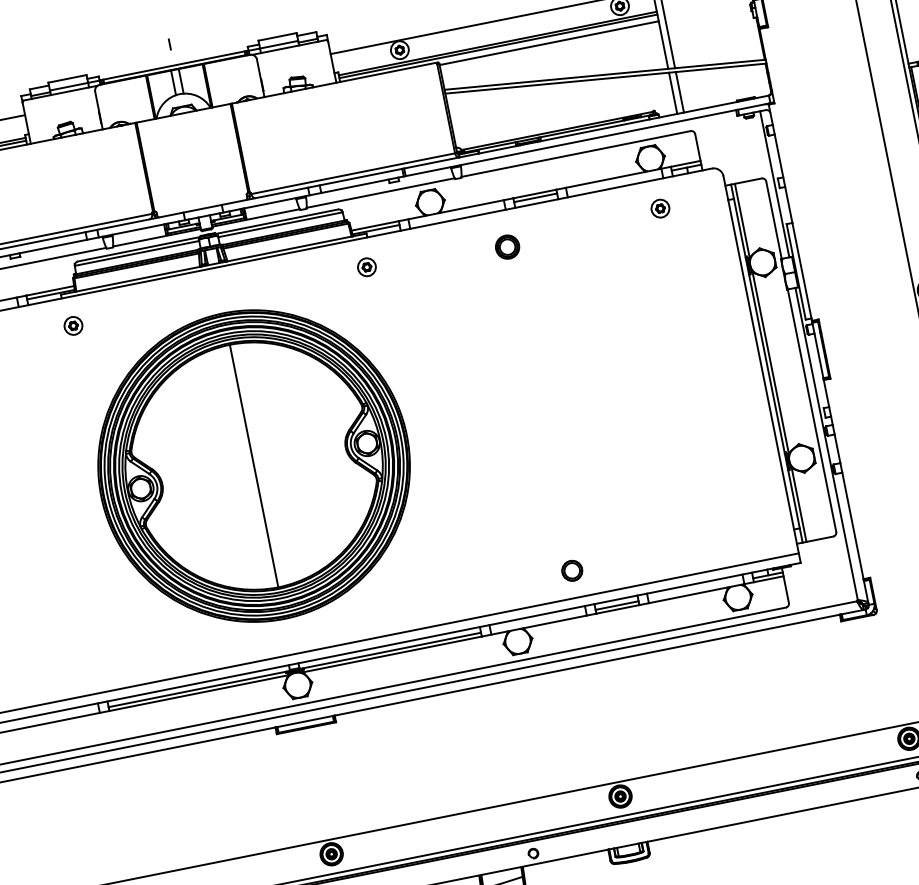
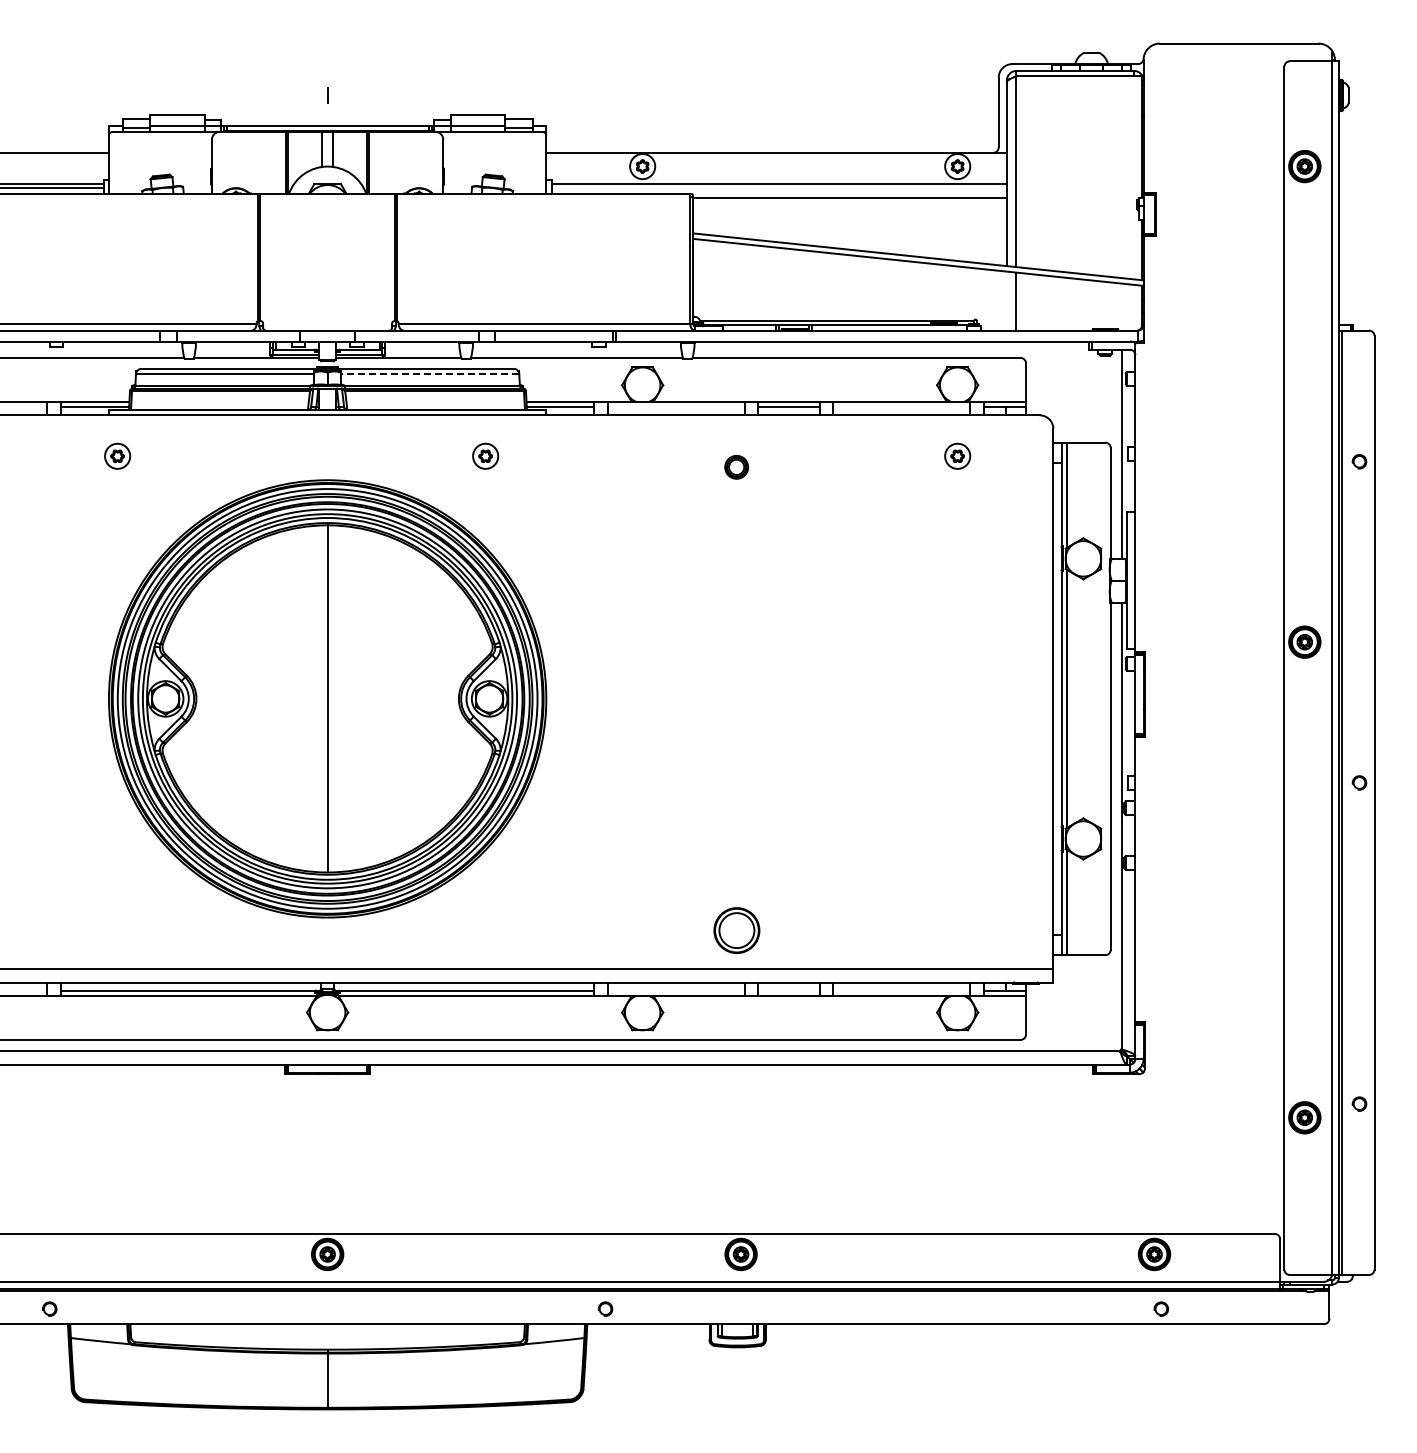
line: (497, 46) -> (778, 188), removed
line: (672, 92) -> (1006, 300), removed
line: (280, 225) -> (430, 374), solid -> dashed
part: (507, 247) -> (736, 467), size x0.7
part: (366, 266) -> (485, 455), moved
part: (572, 570) -> (736, 930), size x1.6
line: (616, 605) -> (788, 990), removed

